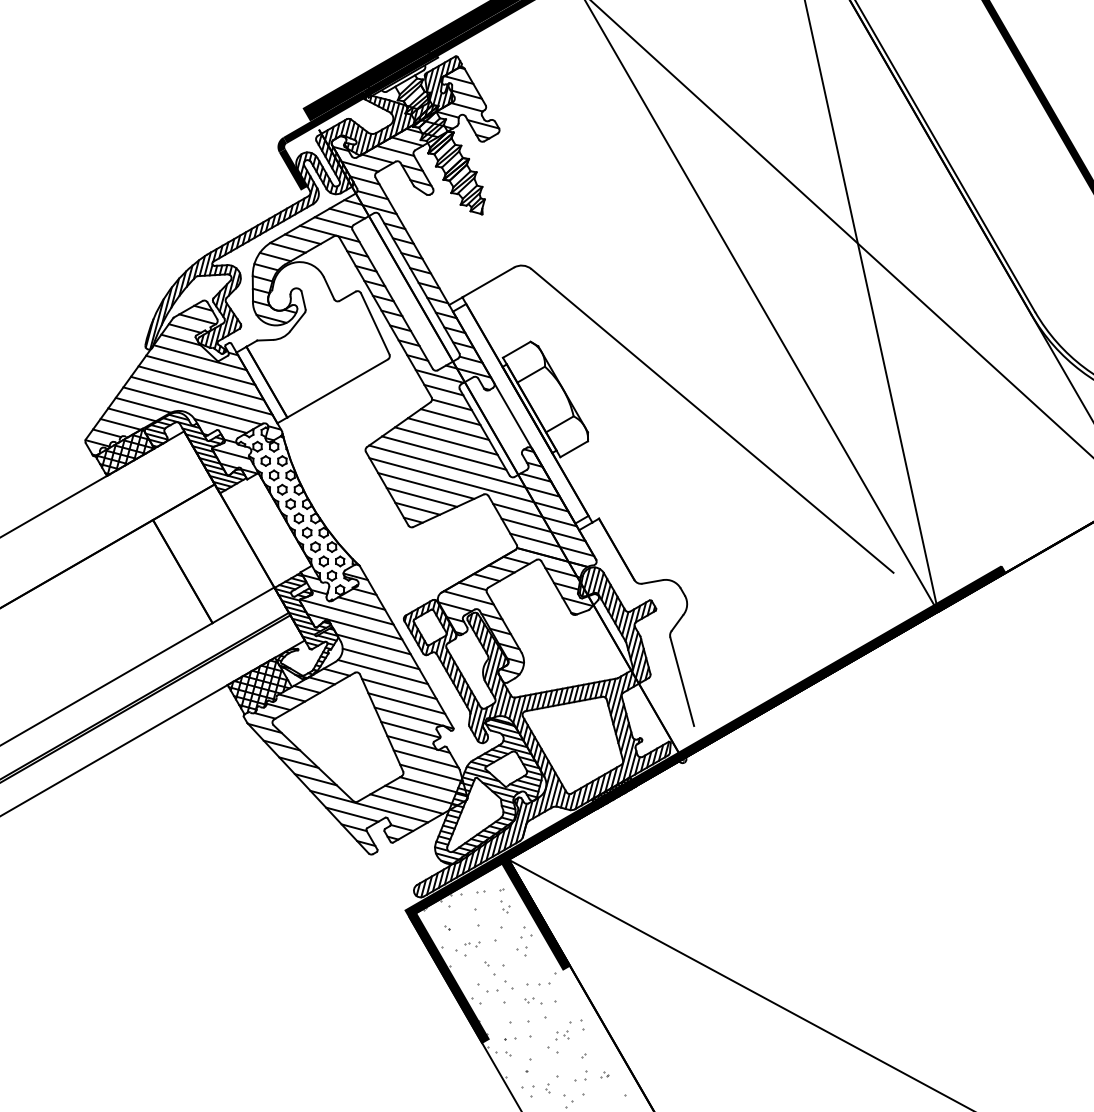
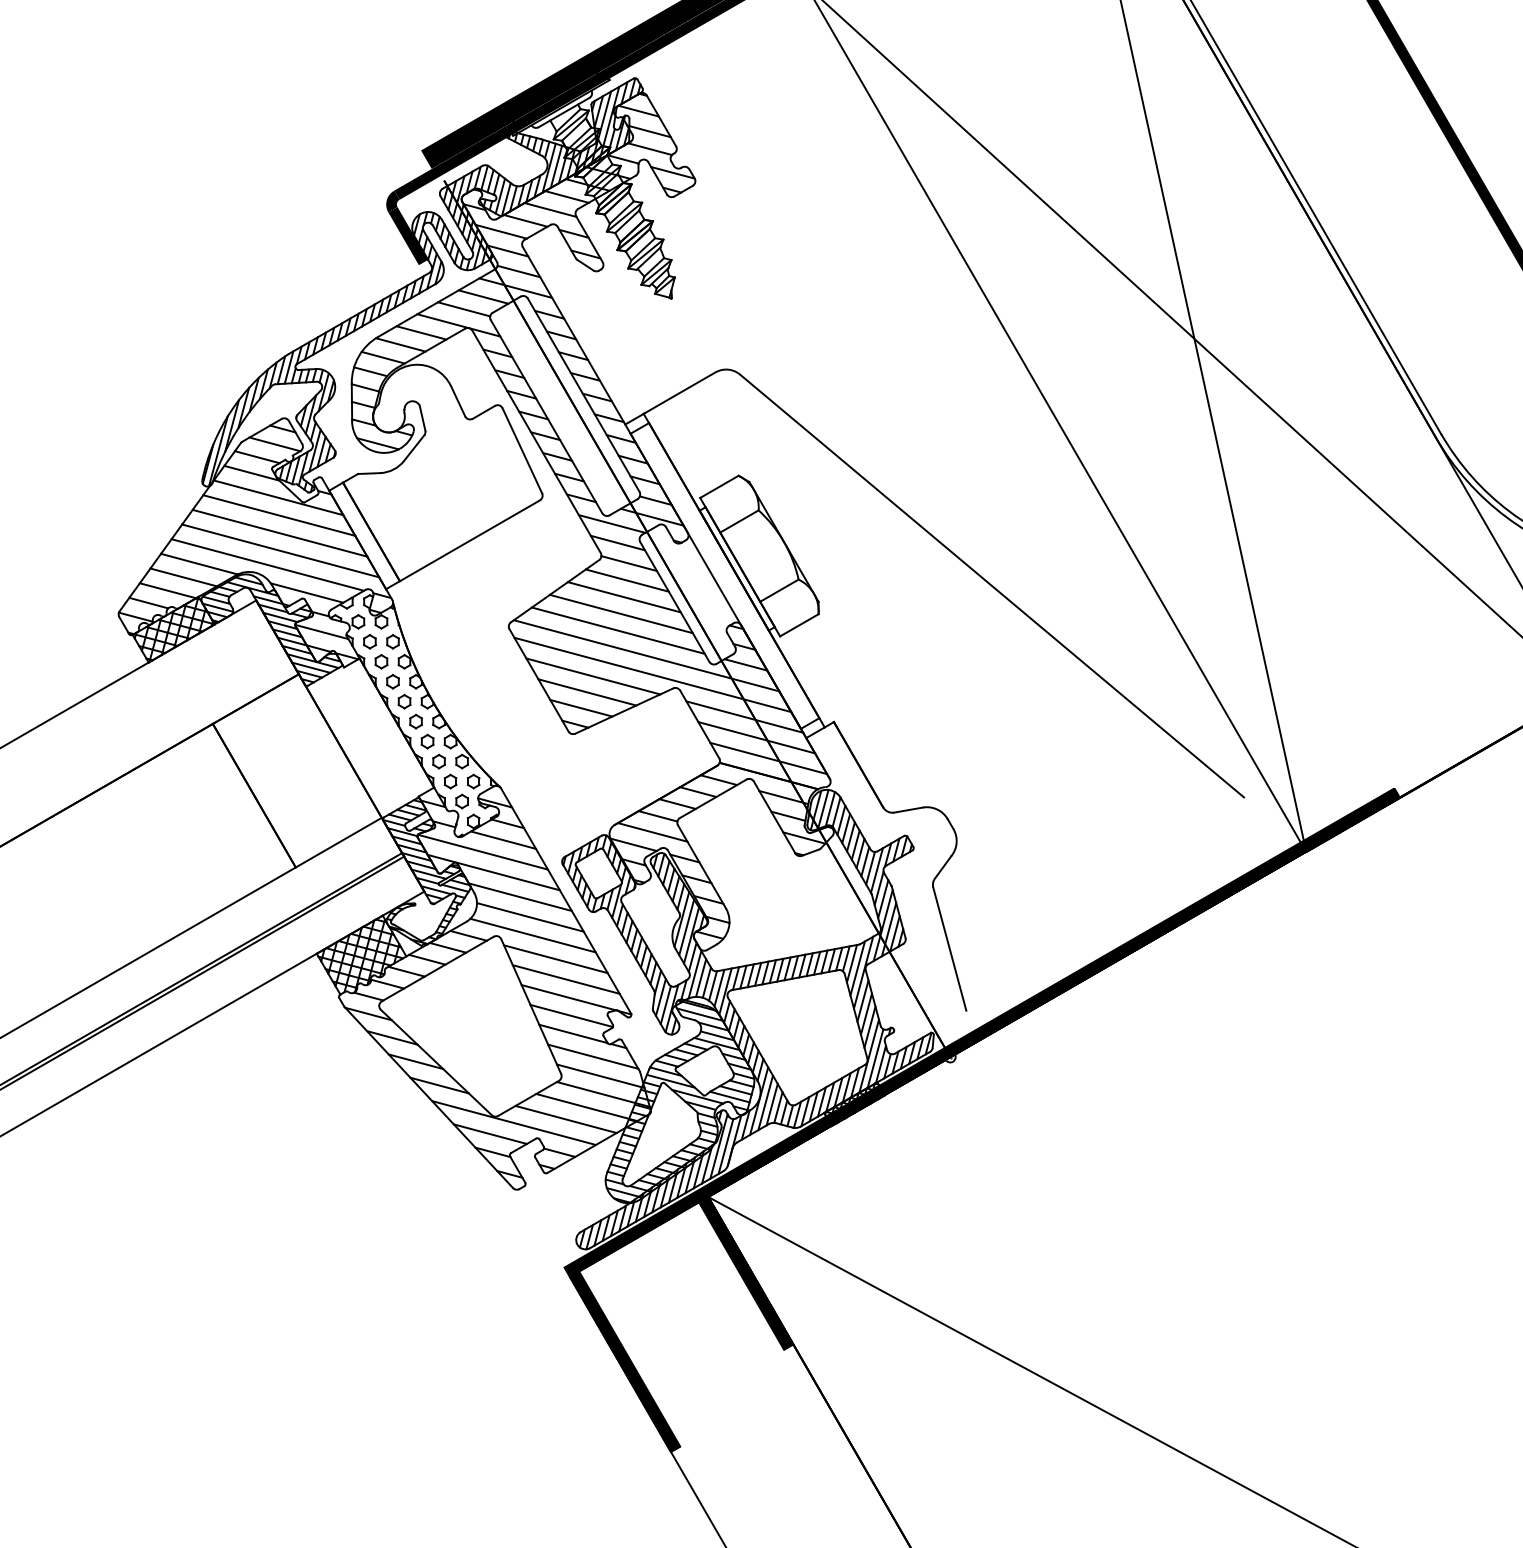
hatch: (521, 997) -> (725, 1389), removed

